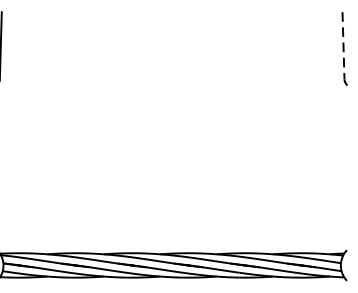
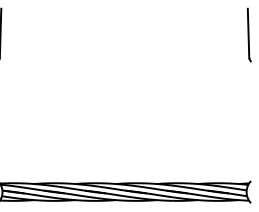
line: (343, 46) -> (248, 33), dashed -> solid

